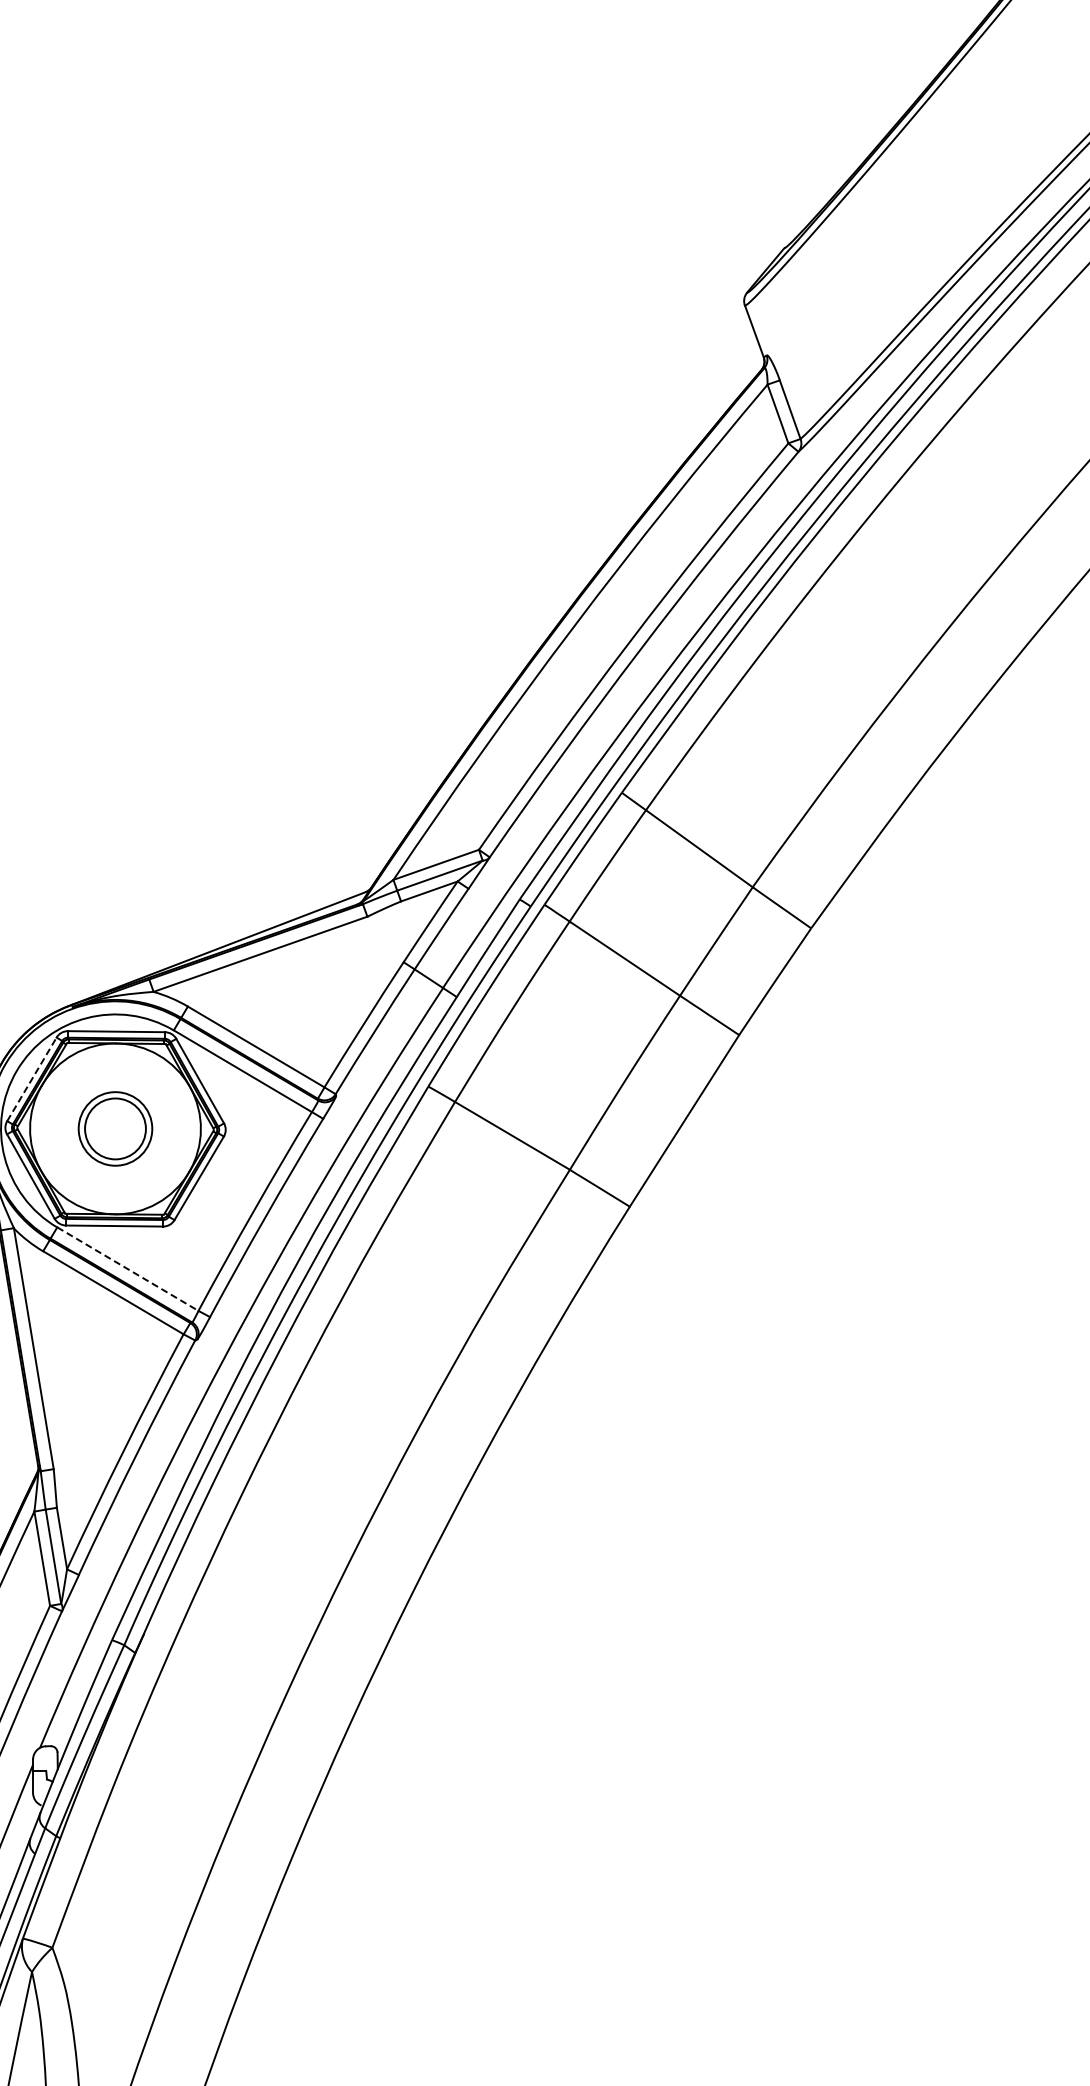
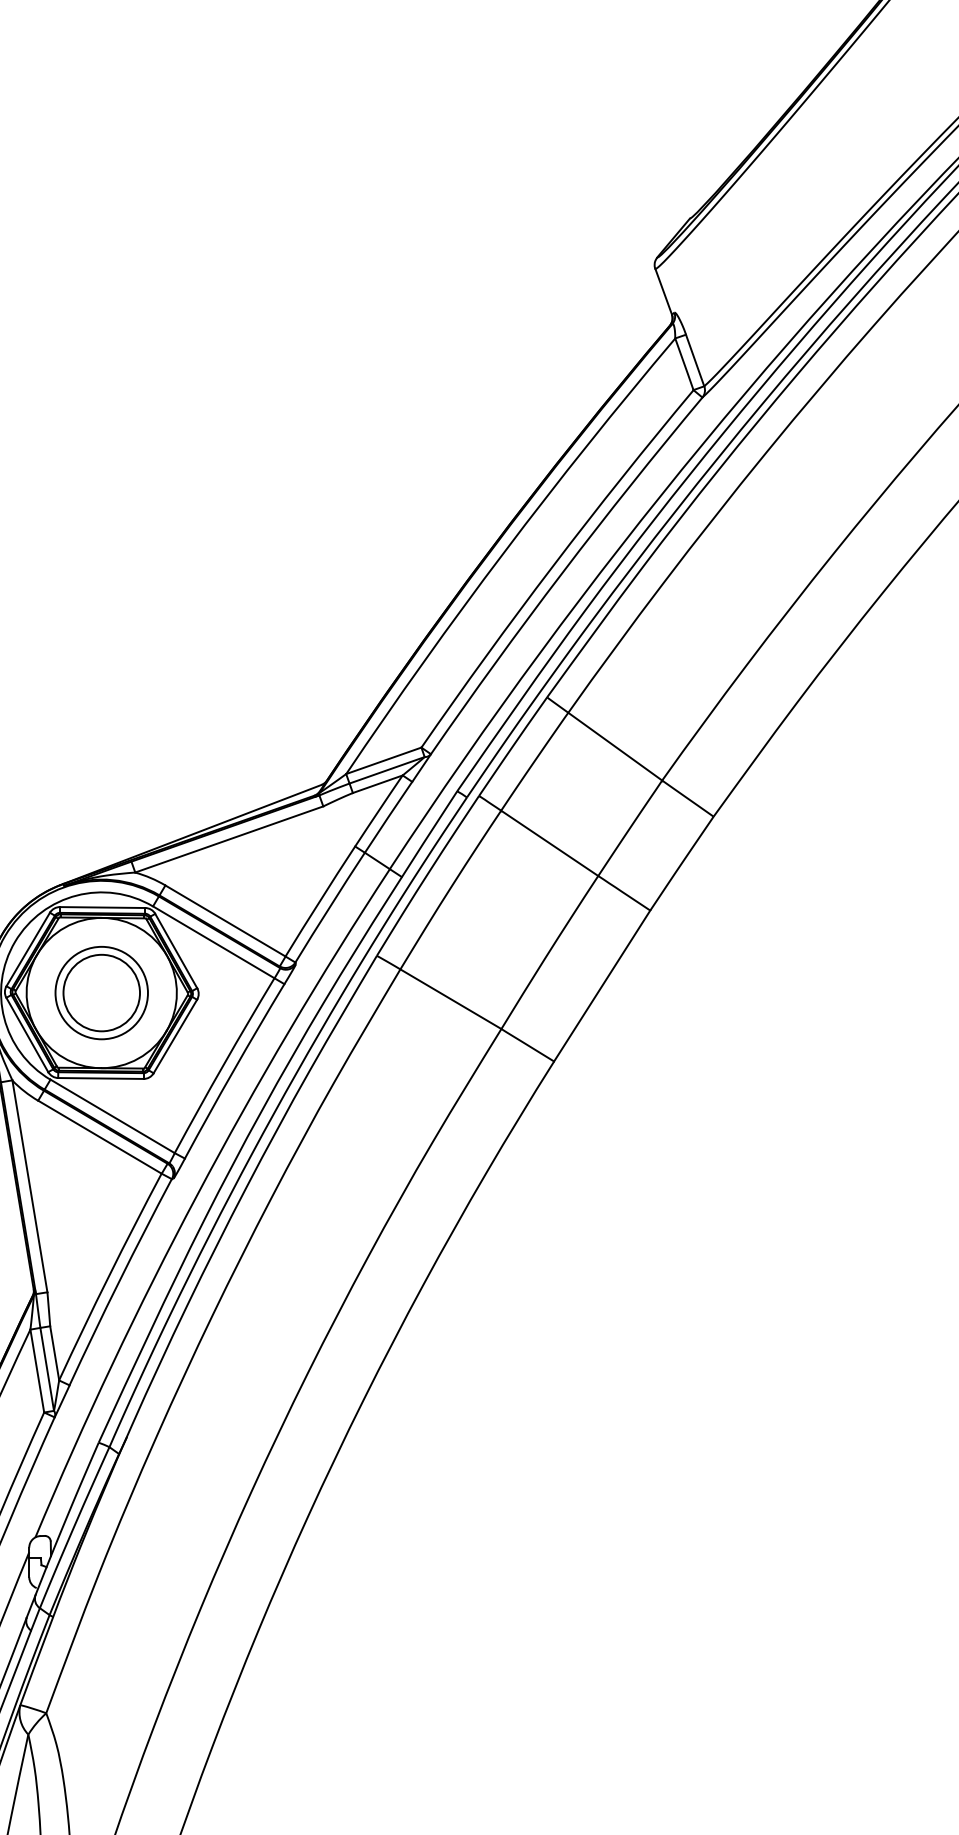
line: (31, 1079) -> (27, 949), dashed -> solid
part: (115, 1128) -> (101, 992), size x1.43
line: (128, 1269) -> (113, 1116), dashed -> solid

